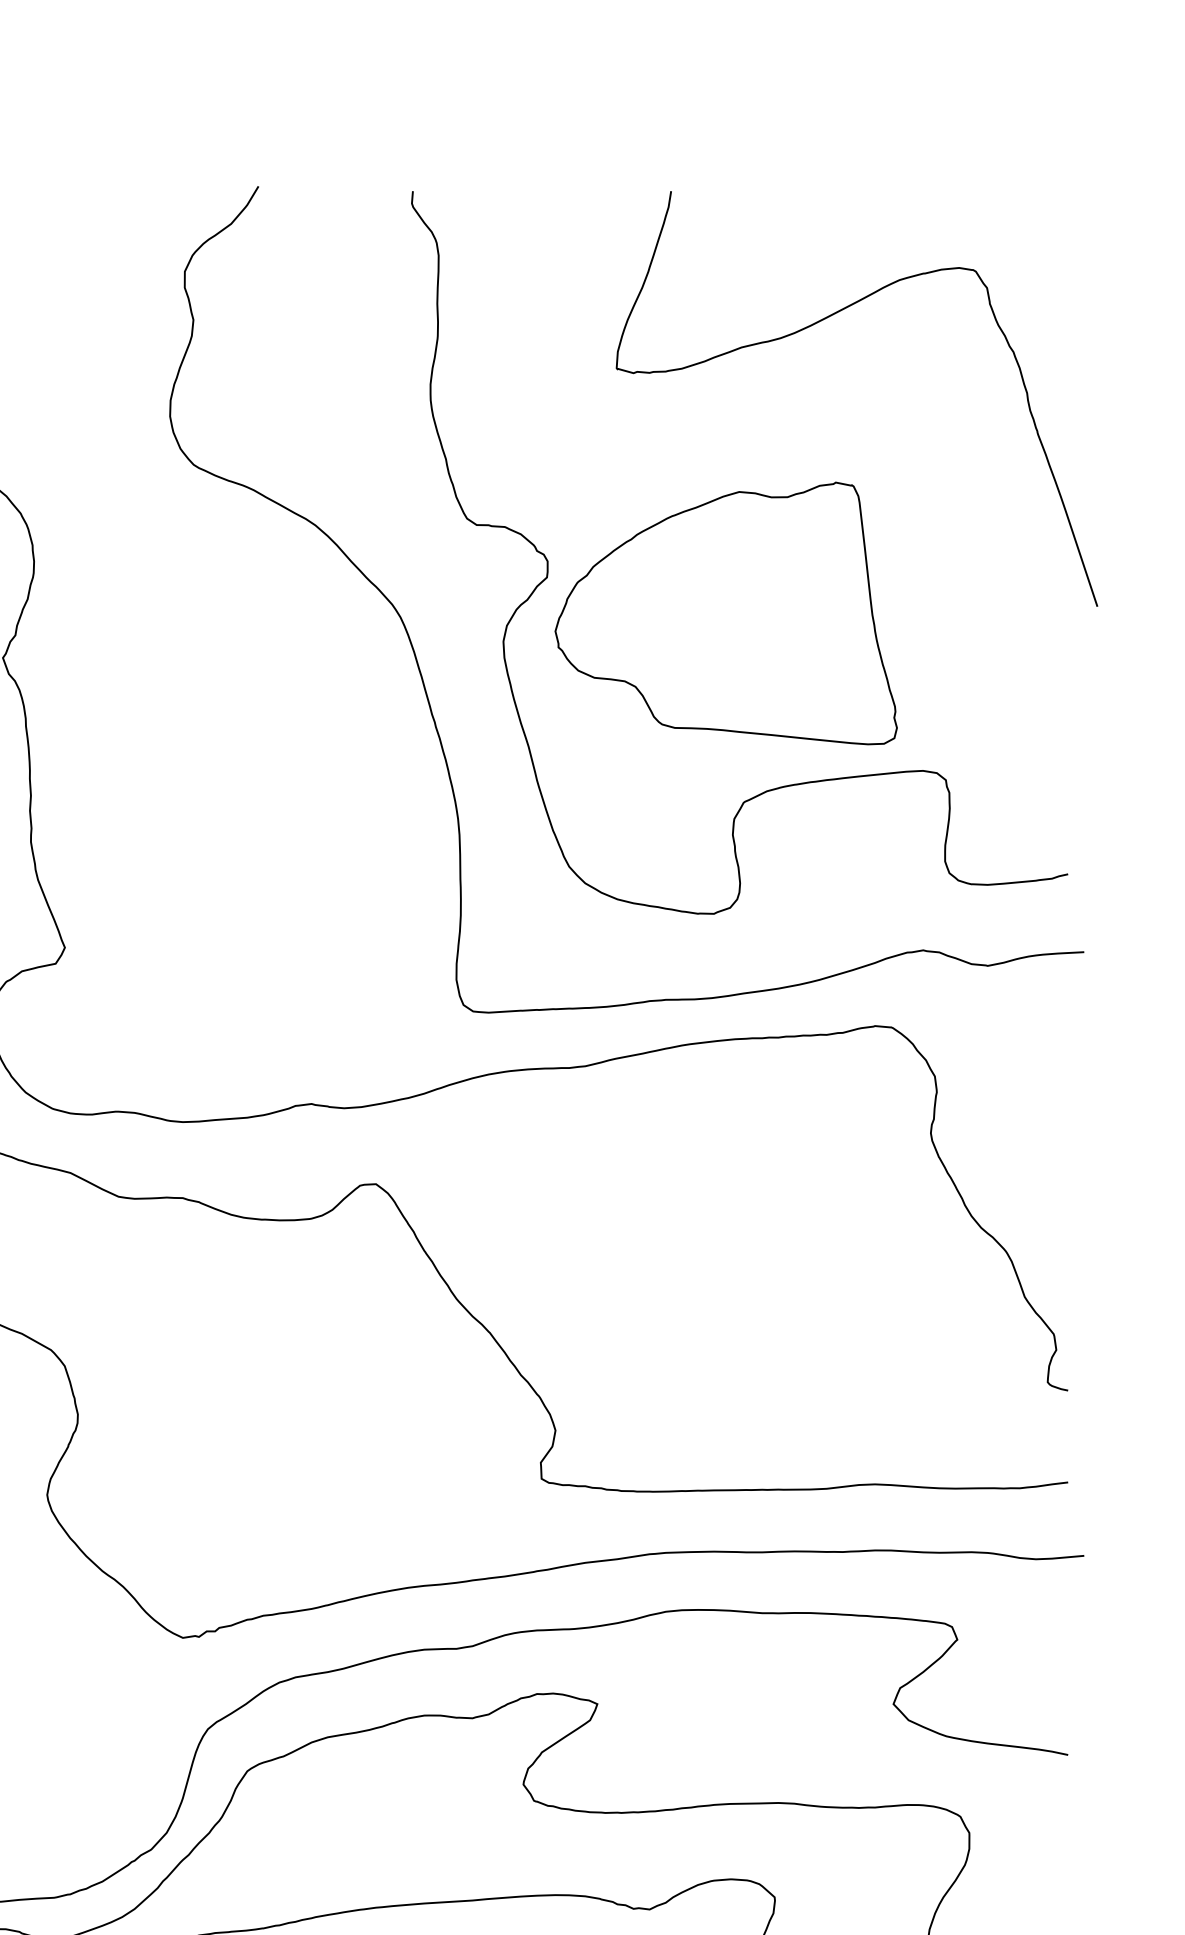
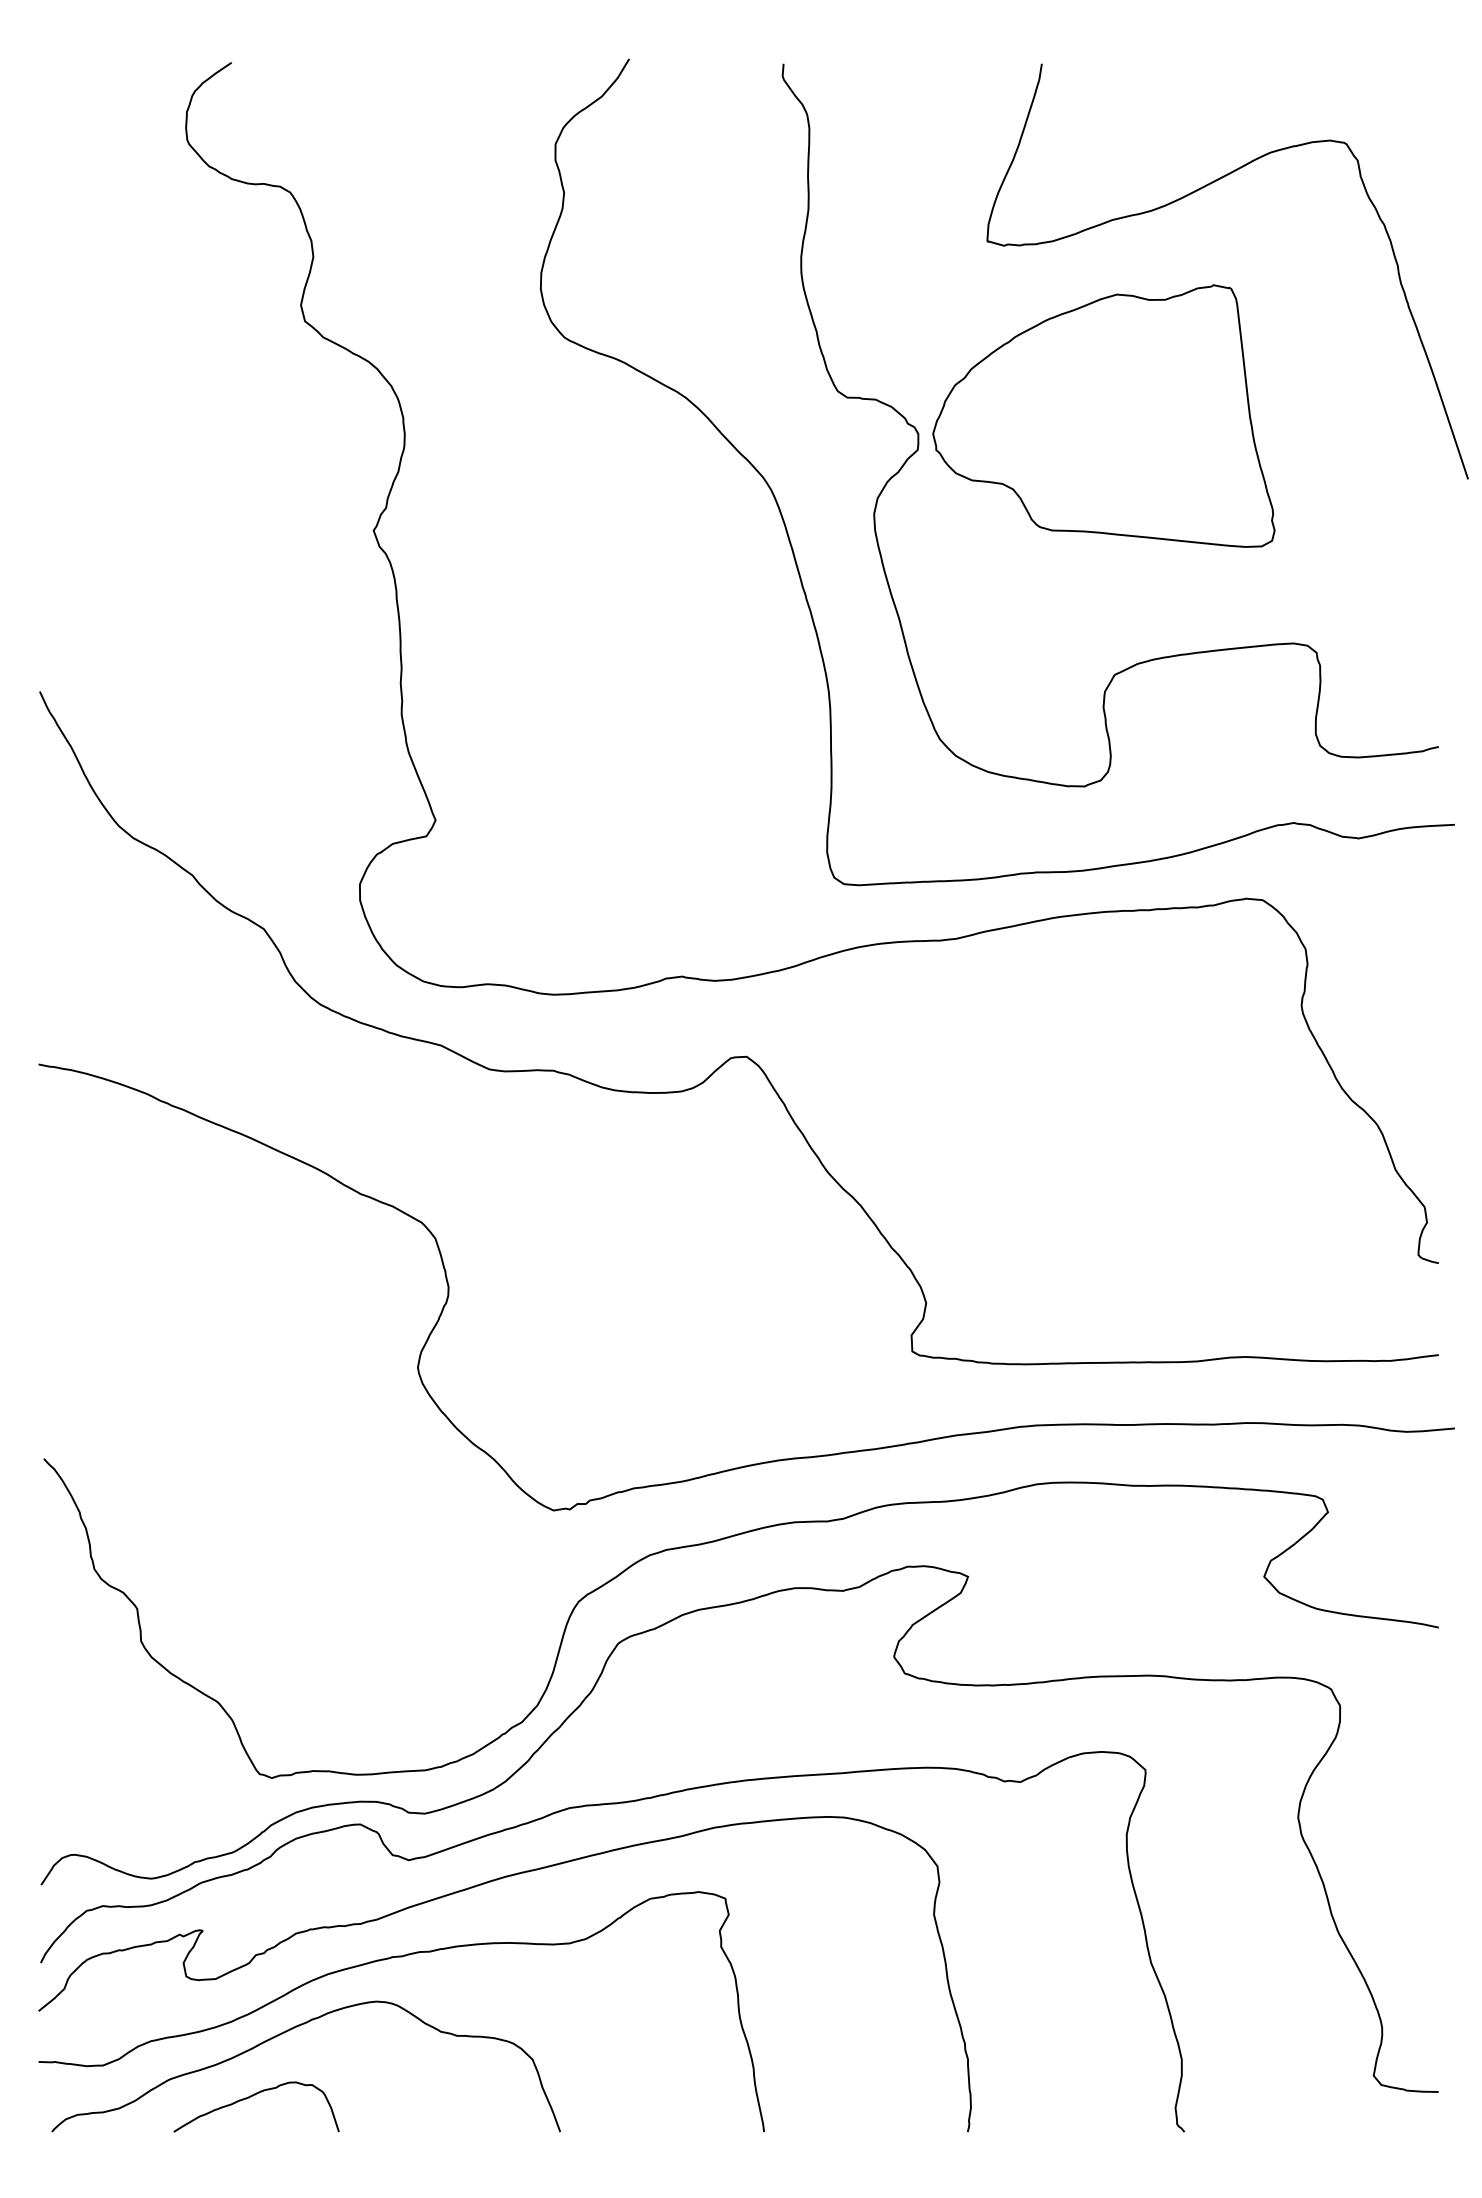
part: (725, 612) -> (1103, 415), moved

